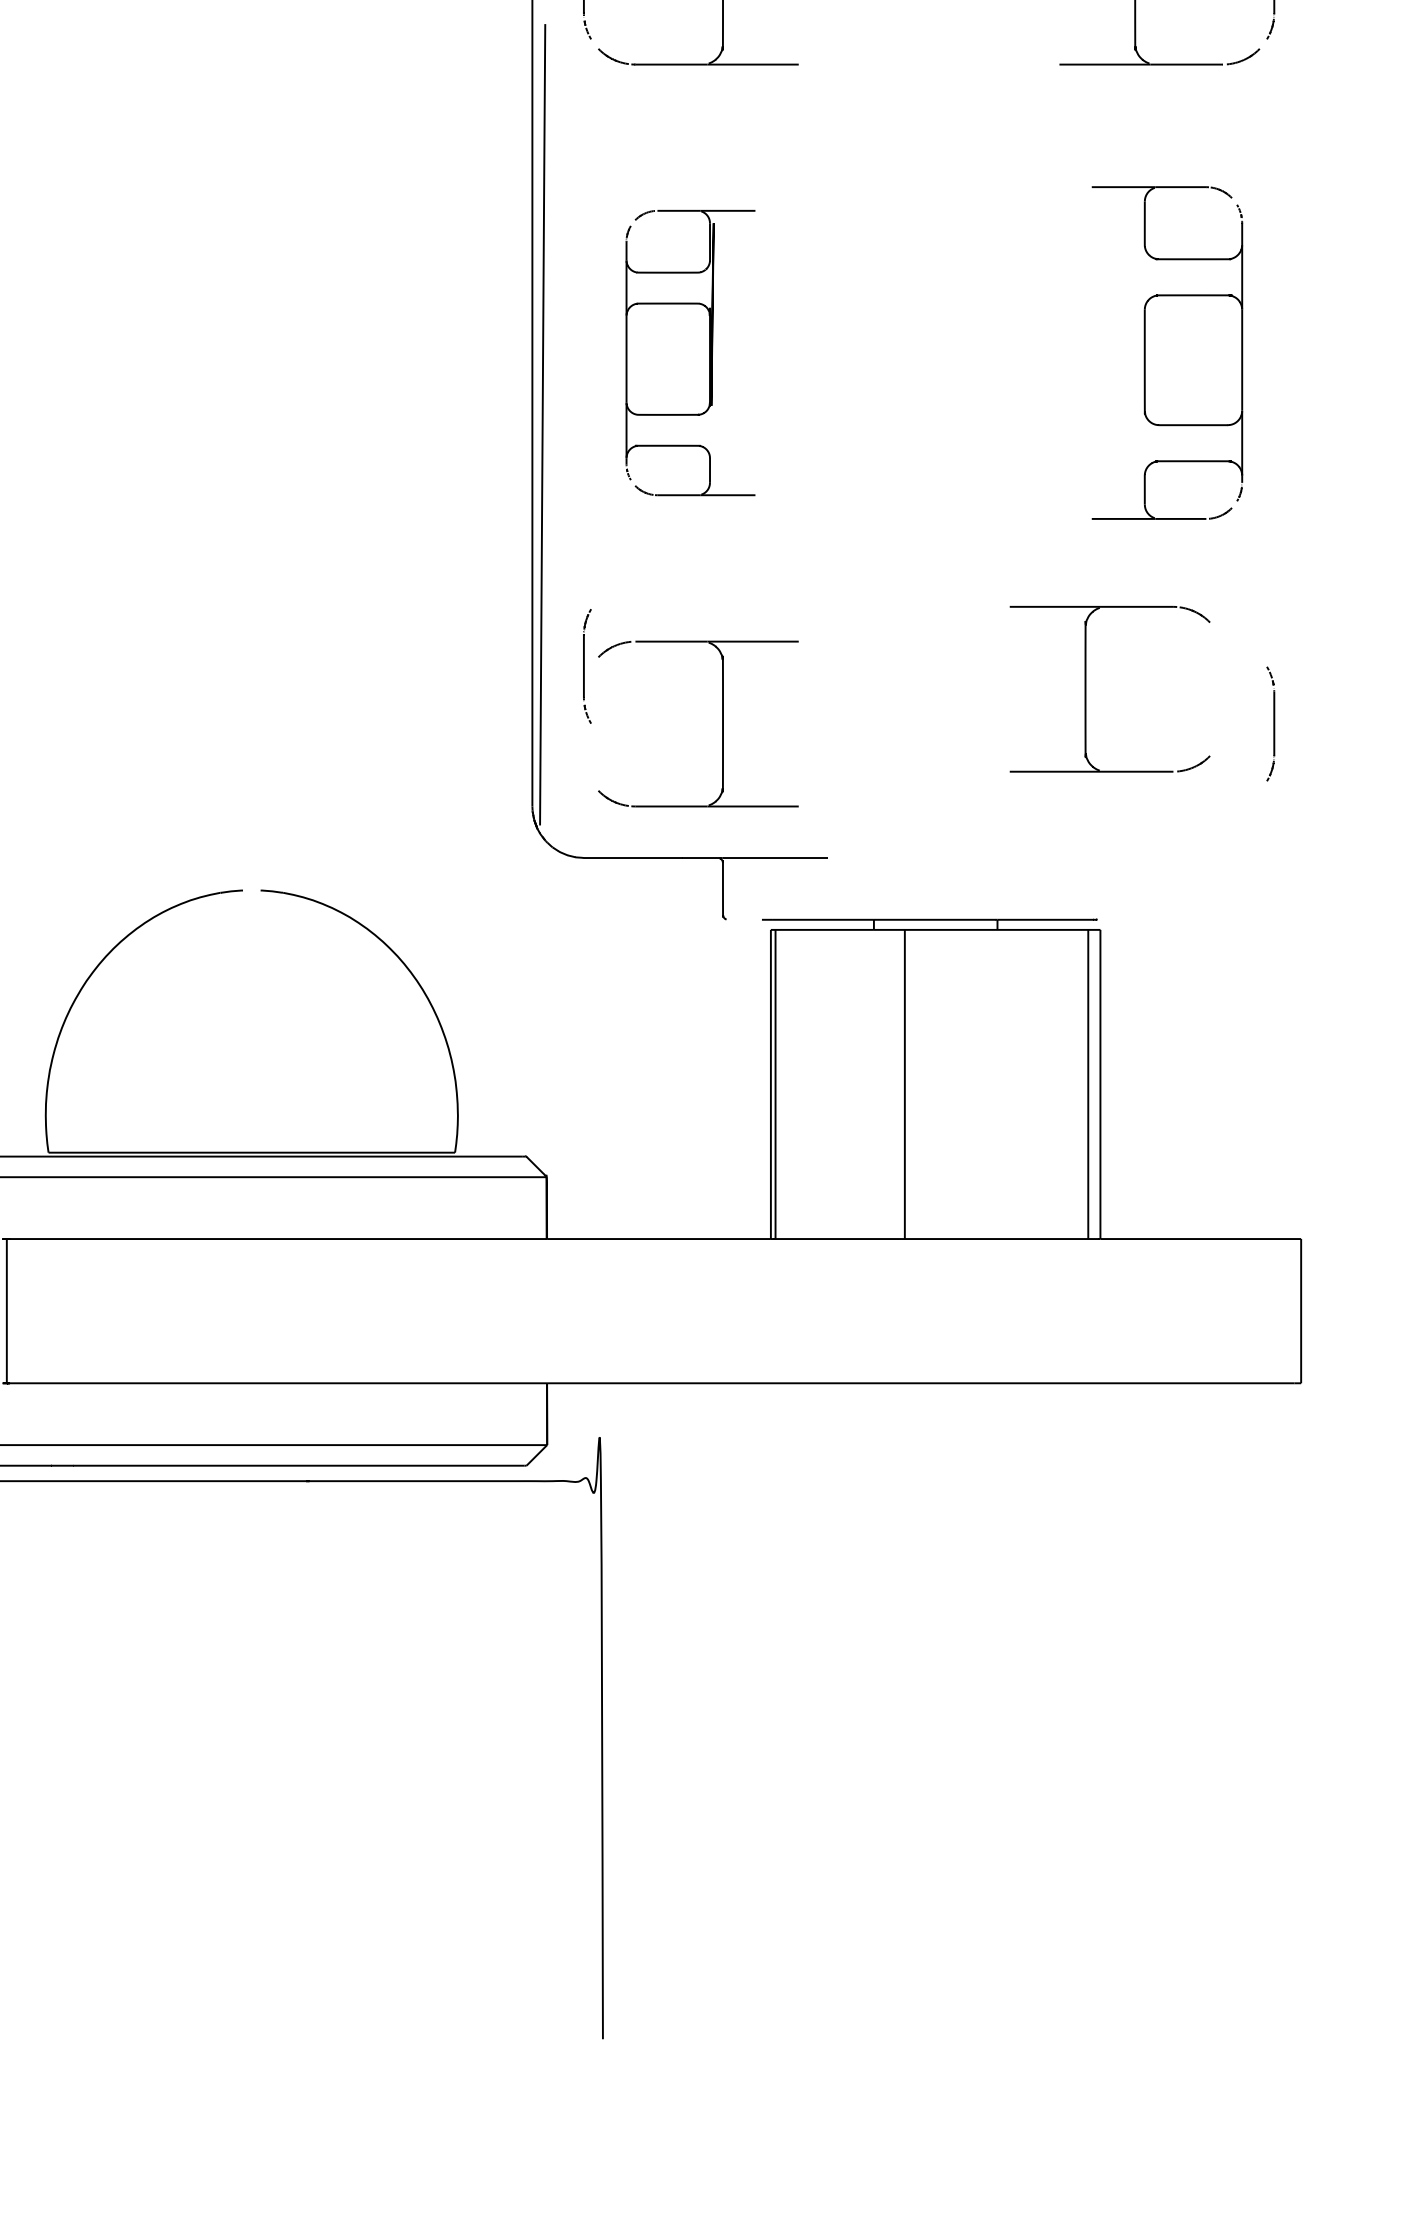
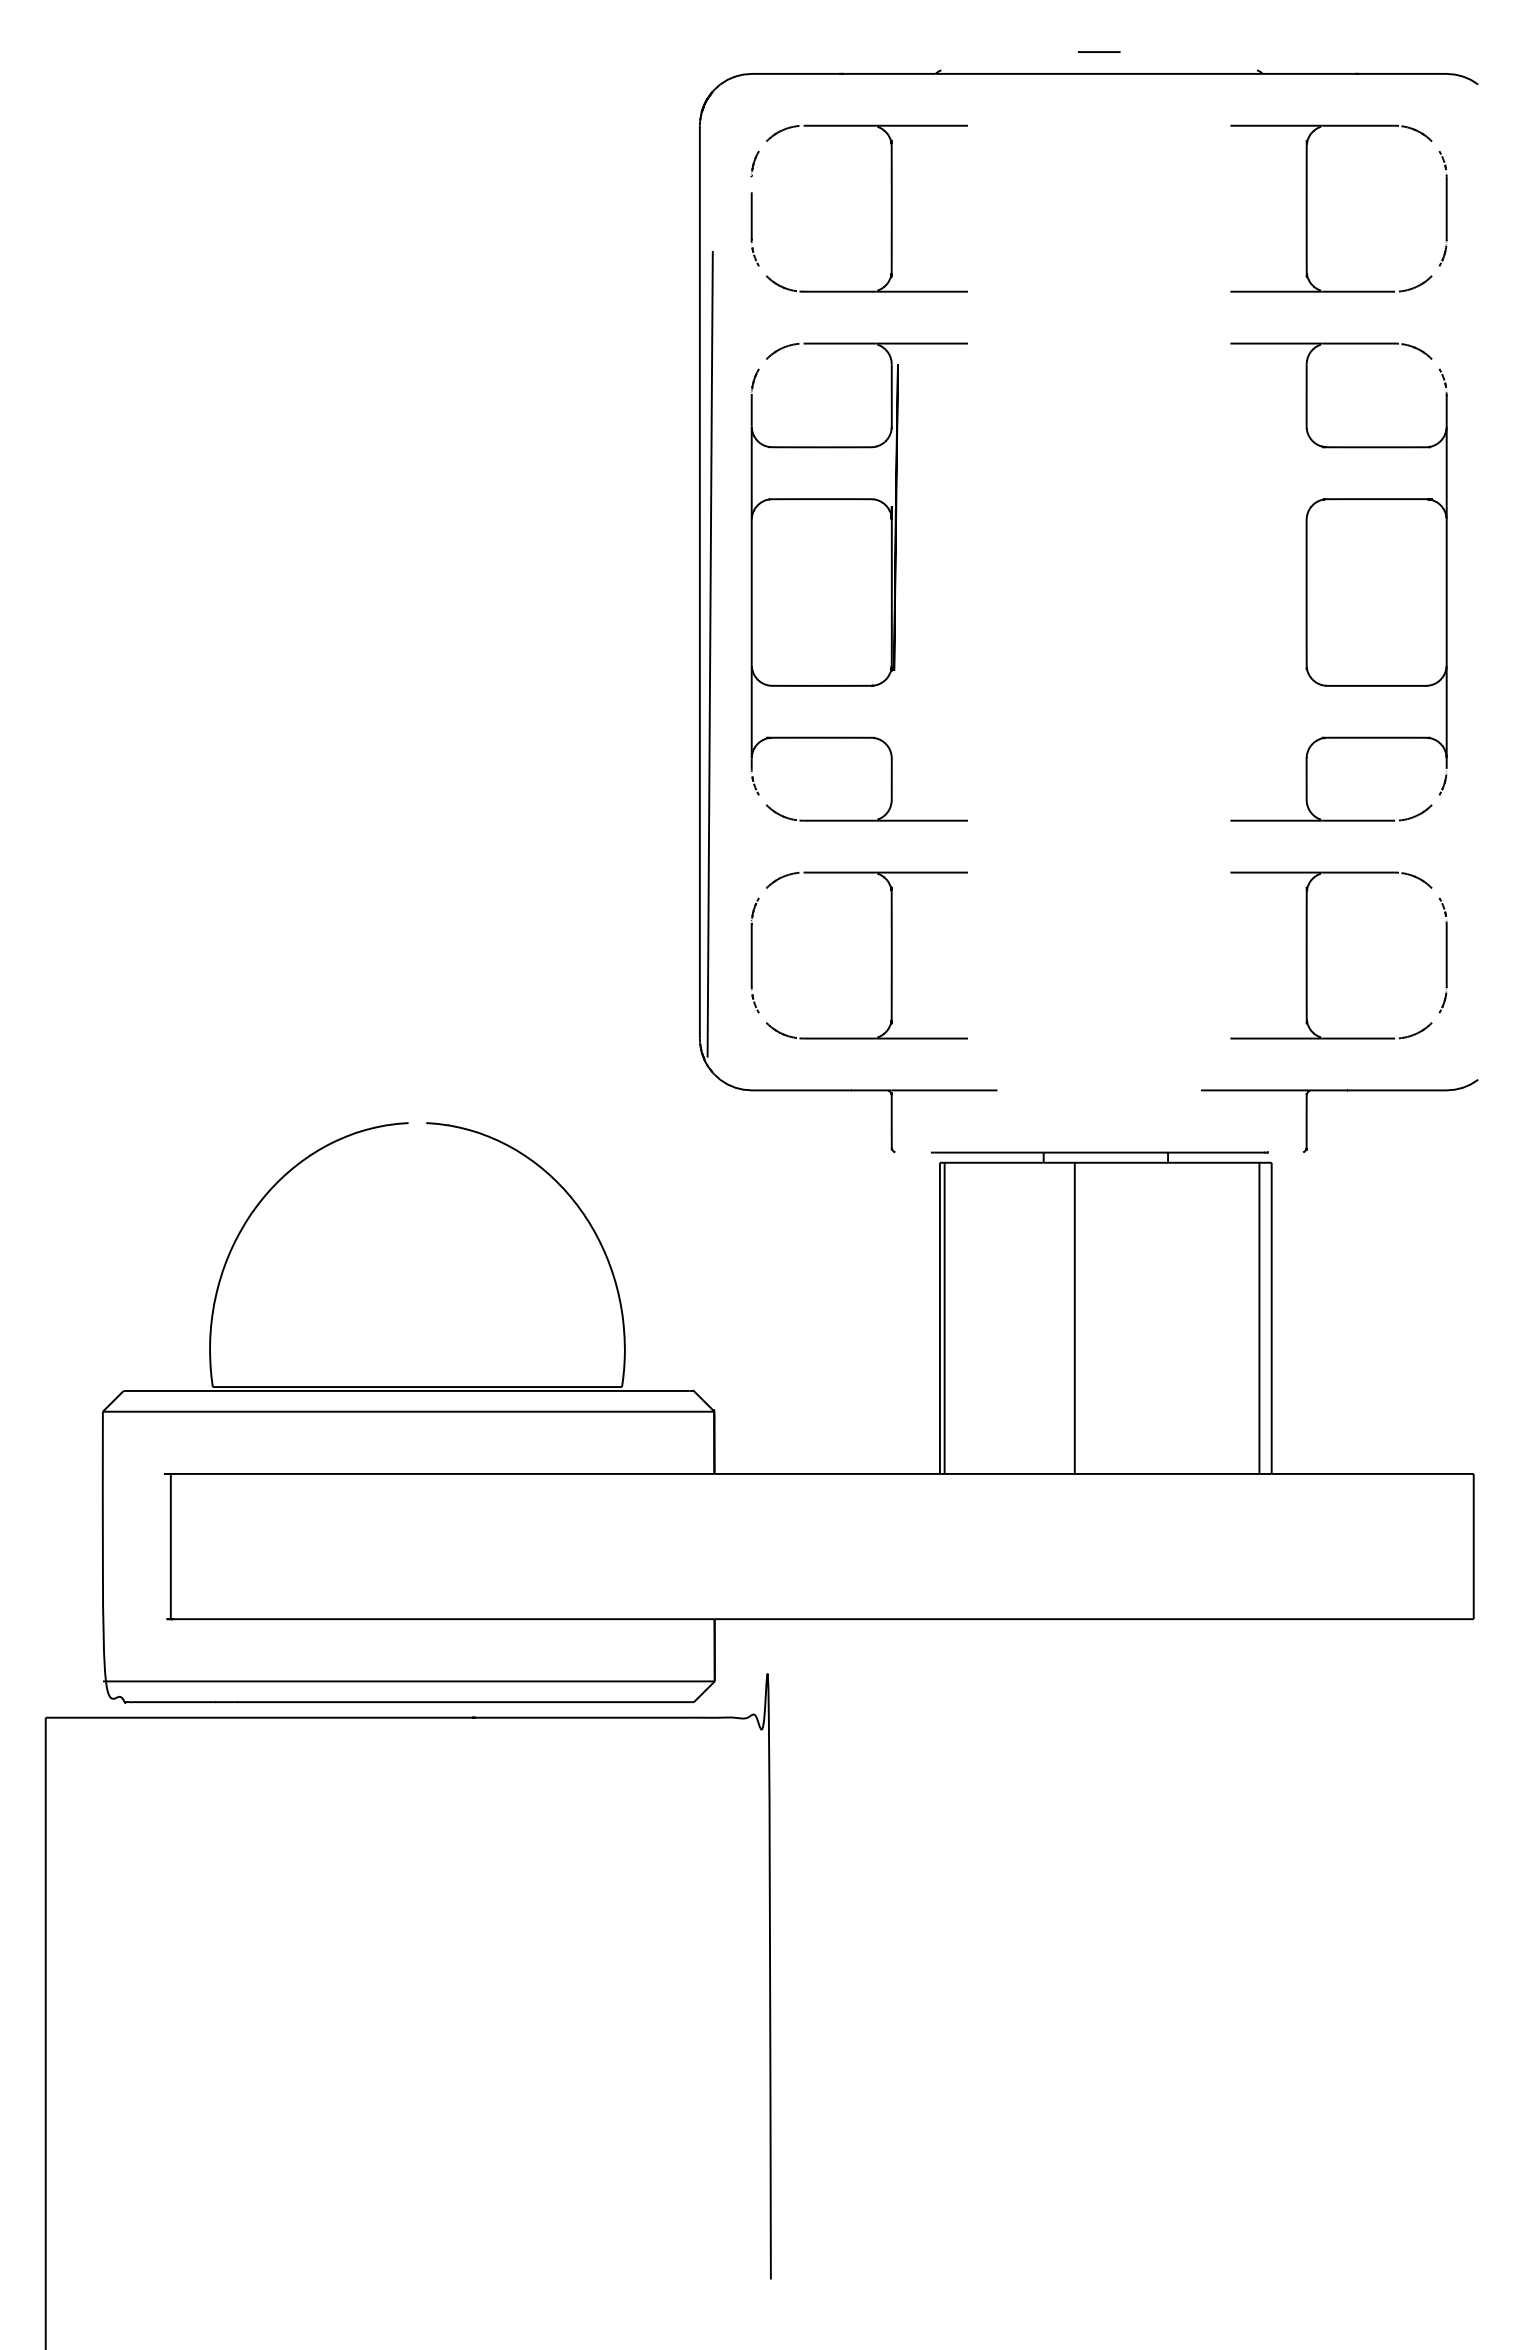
part: (689, 352) -> (858, 581), size x1.67
part: (1166, 352) -> (1338, 581), size x1.43
part: (586, 666) -> (754, 955), moved
part: (1086, 689) -> (1307, 955), moved
part: (1167, 859) -> (1339, 1091), added

